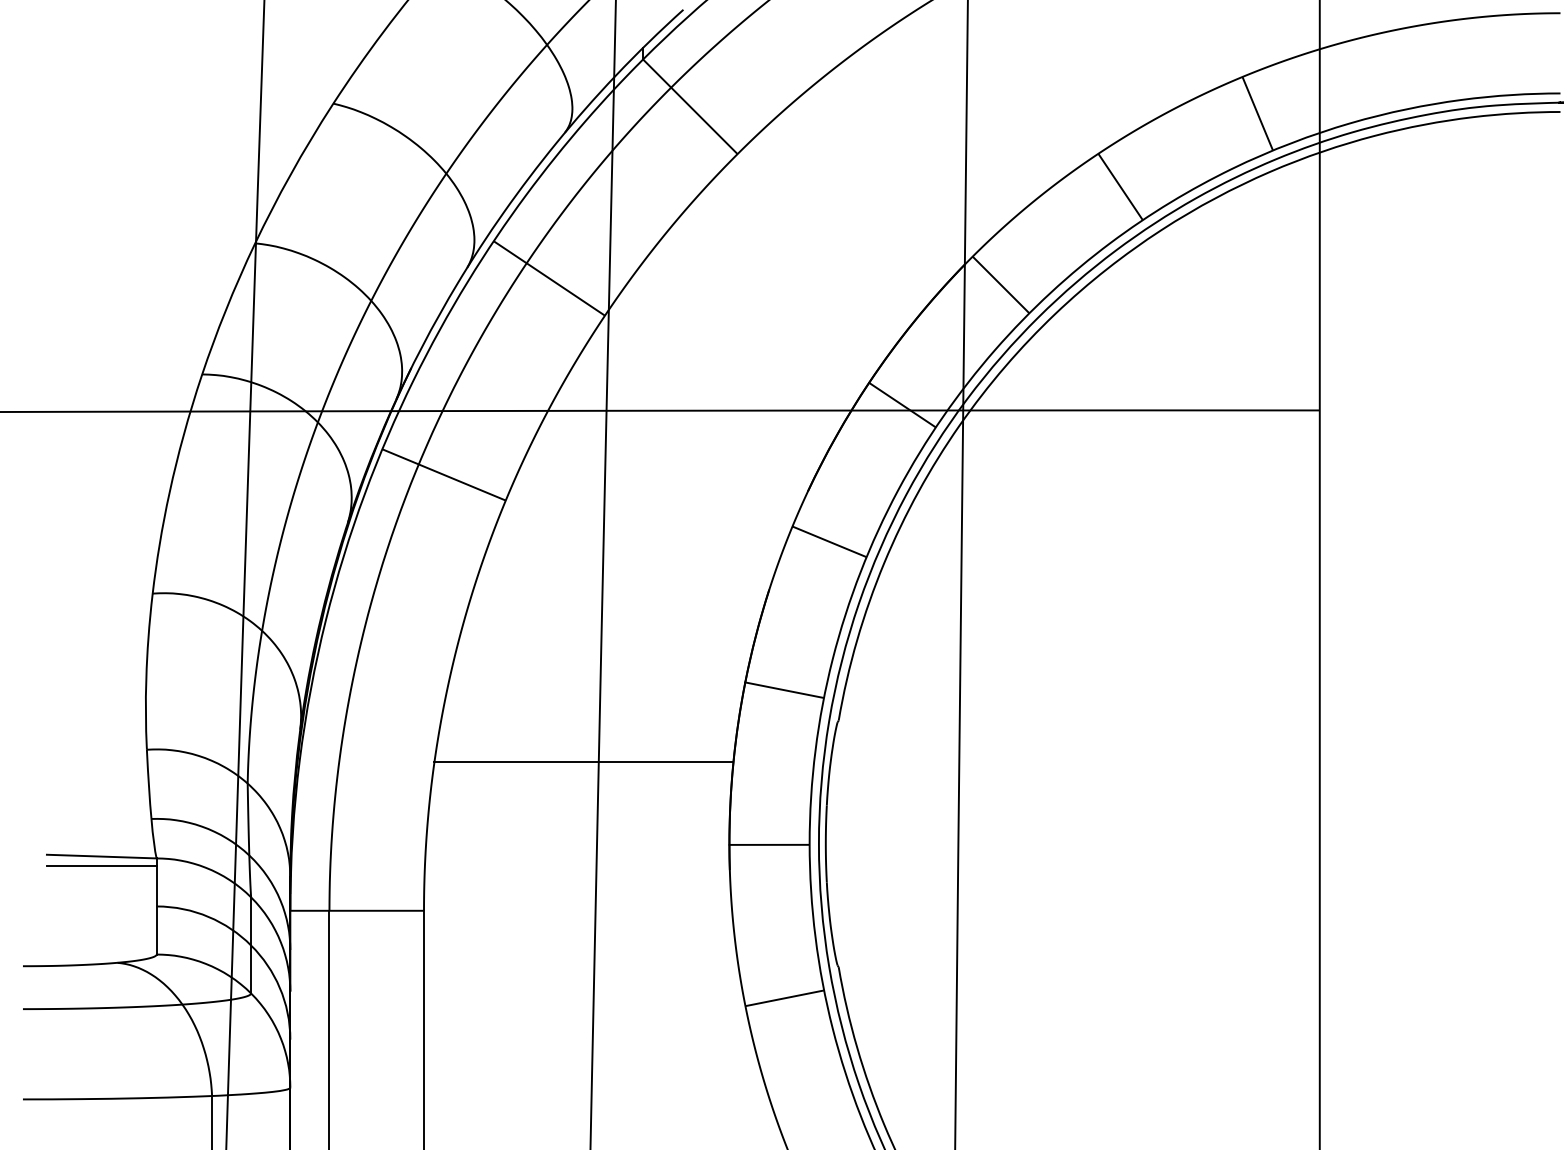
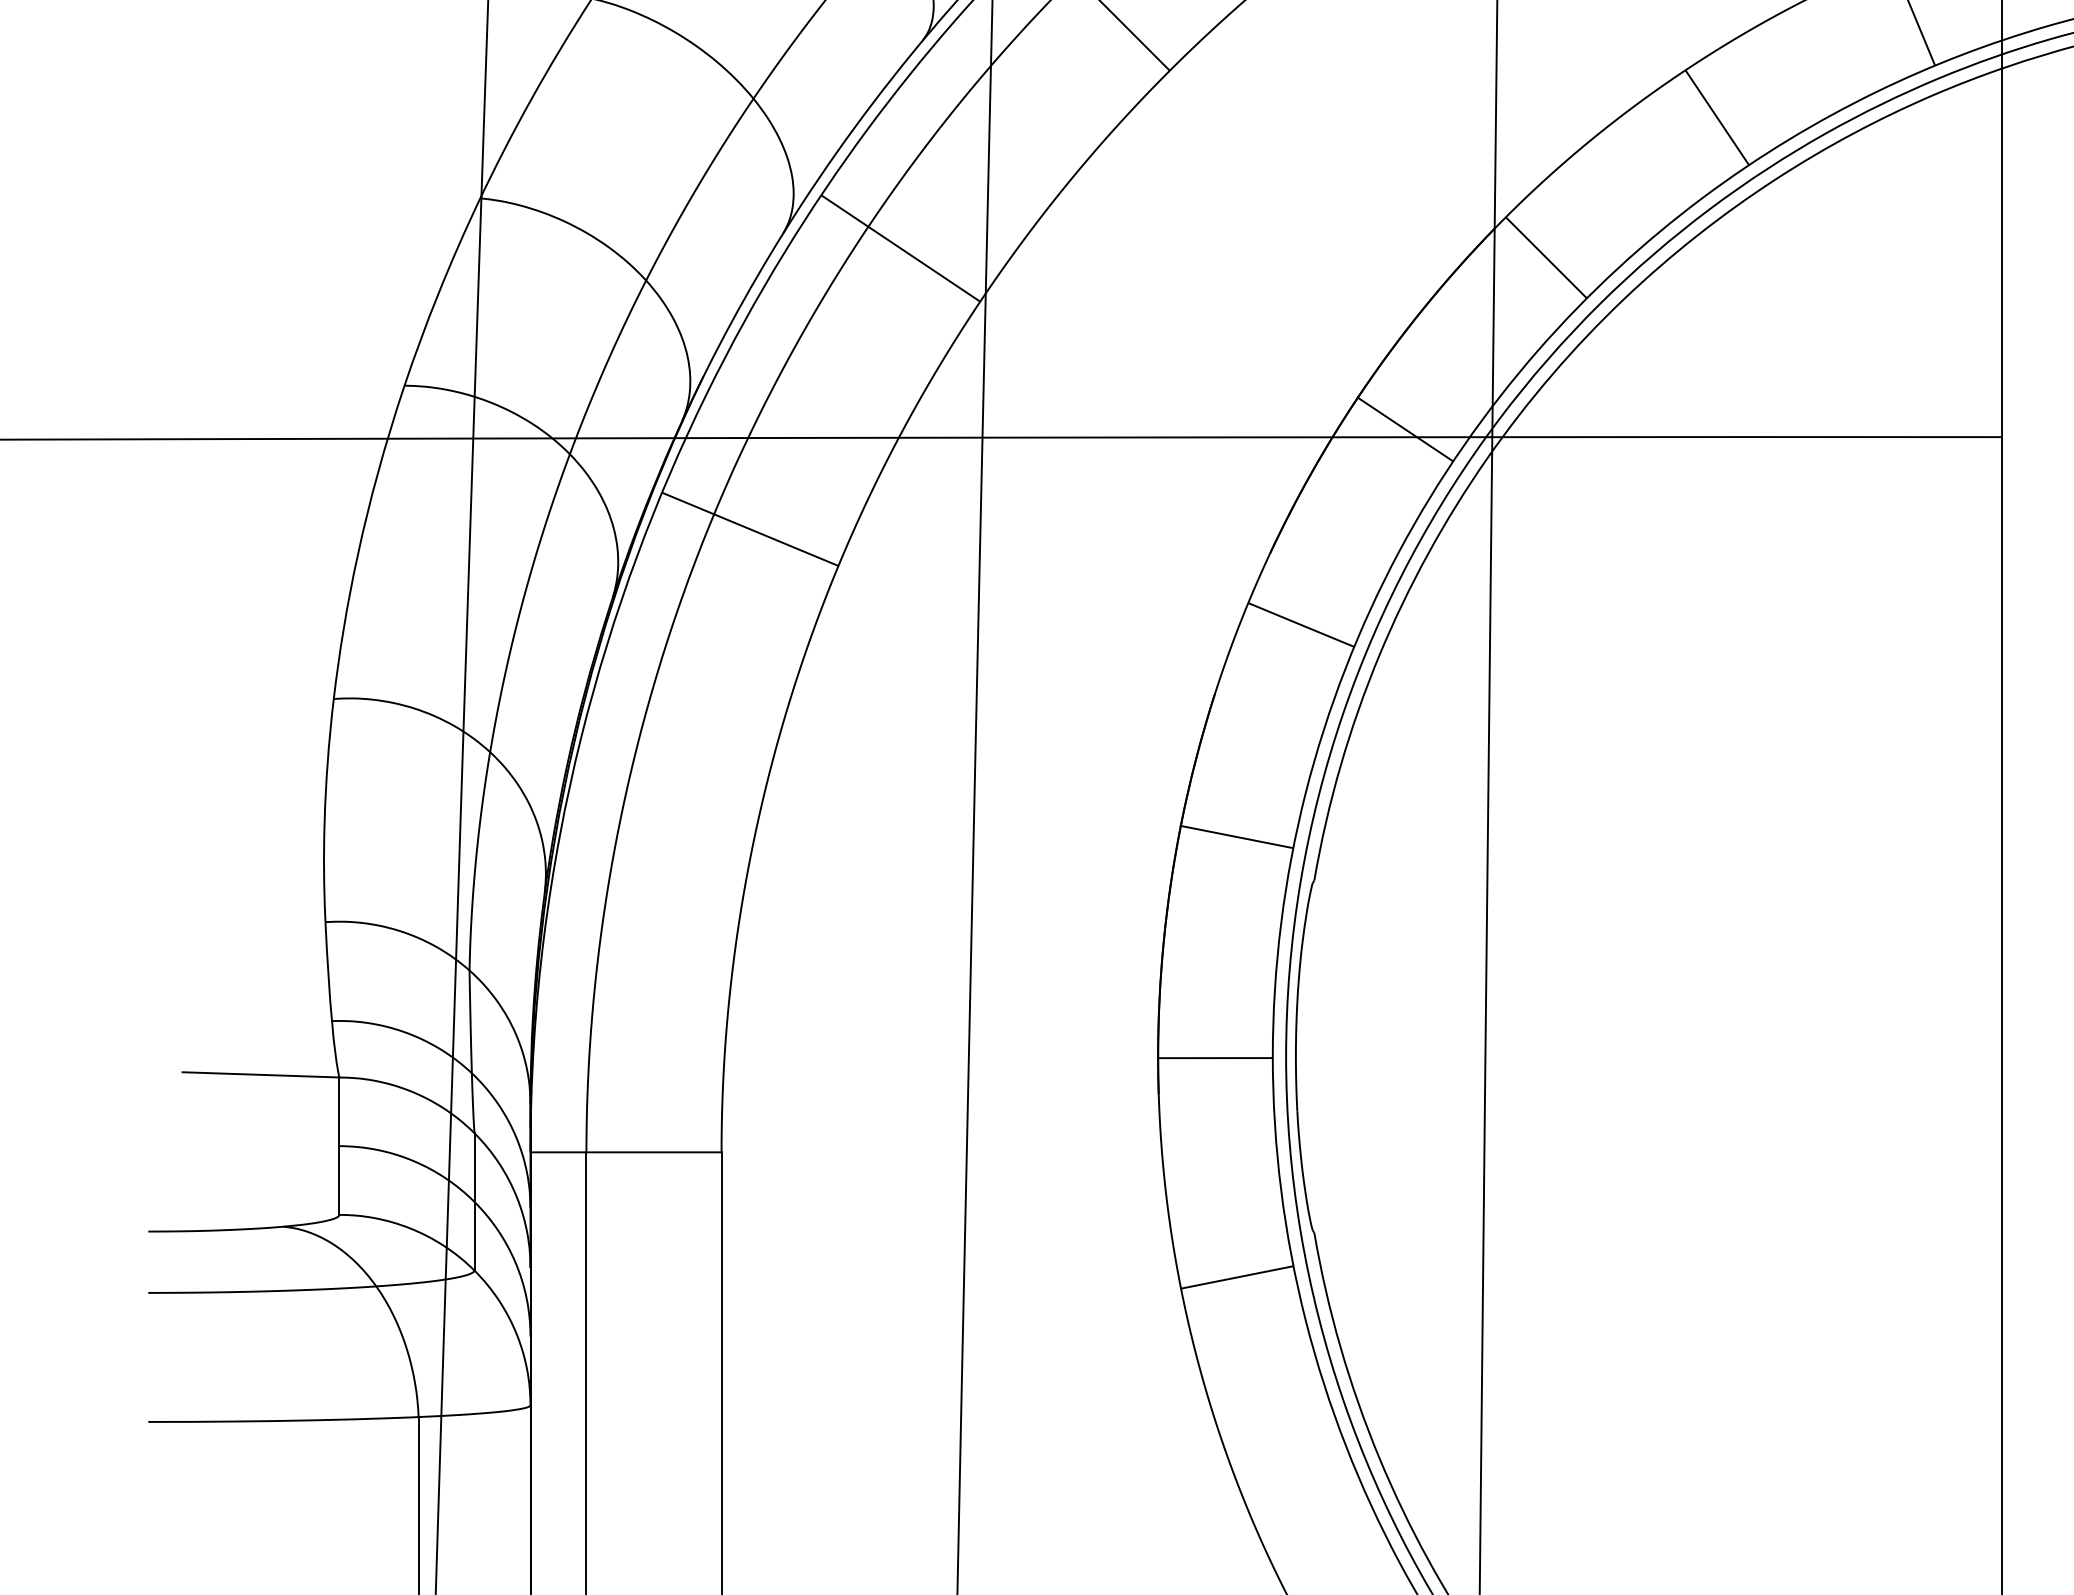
line: (583, 762) -> (949, 940), removed
line: (101, 866) -> (260, 1089), removed

